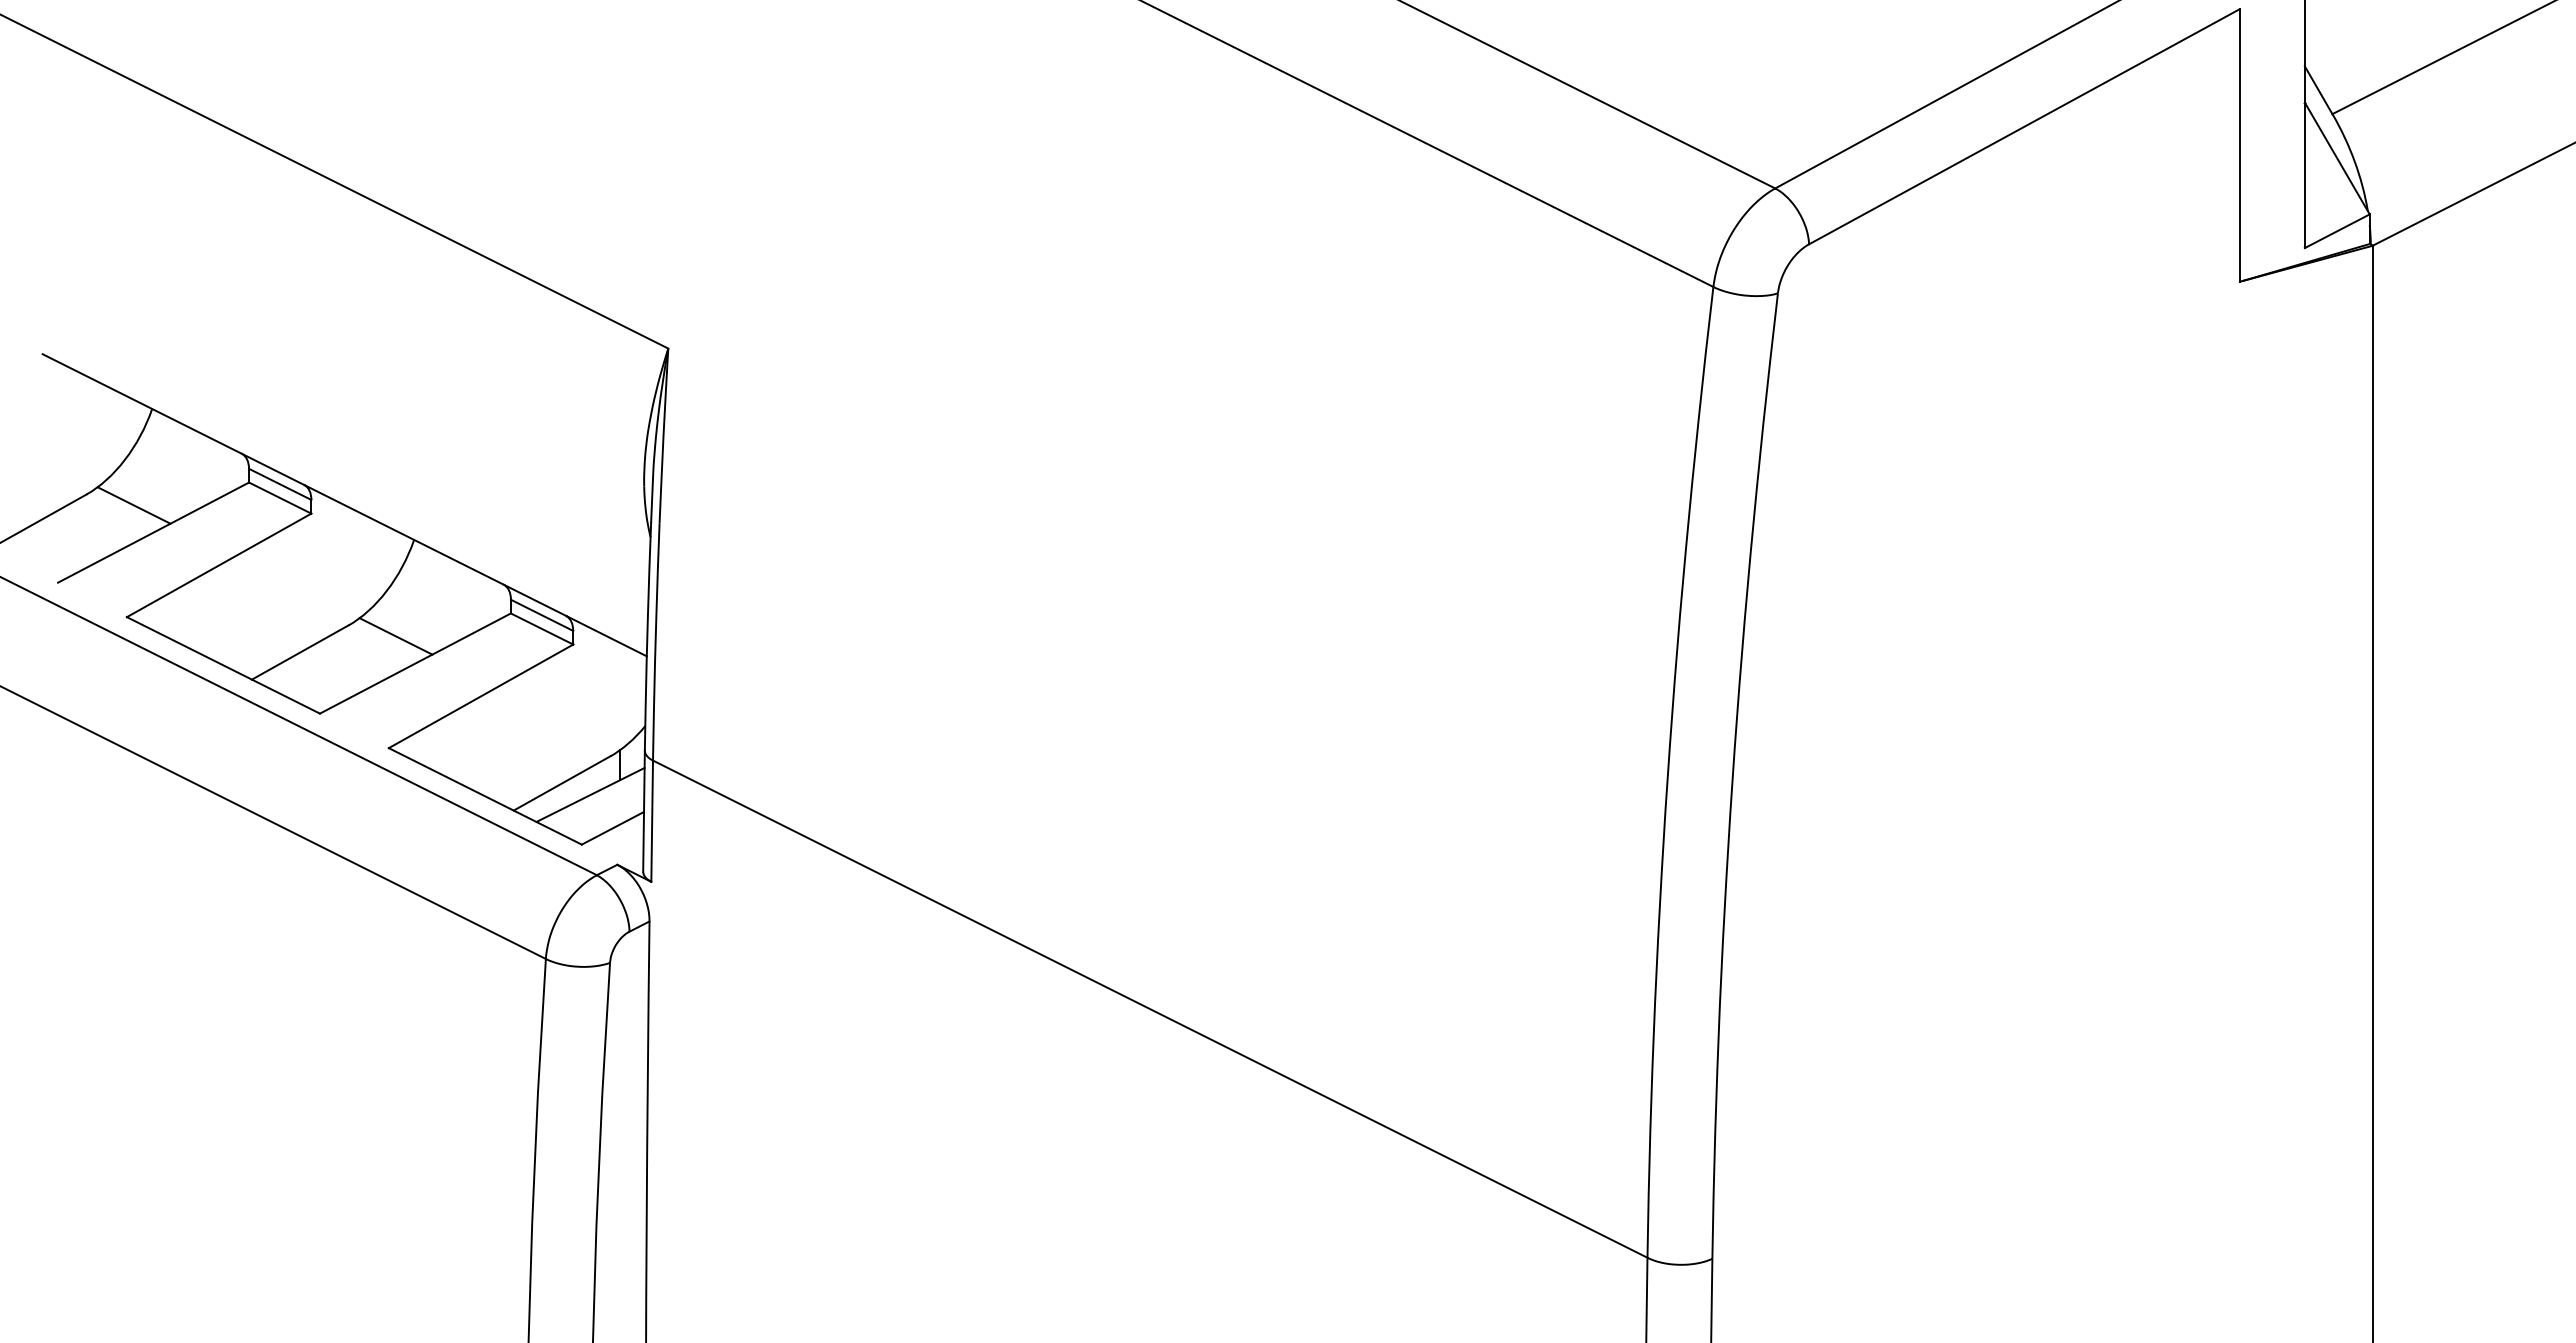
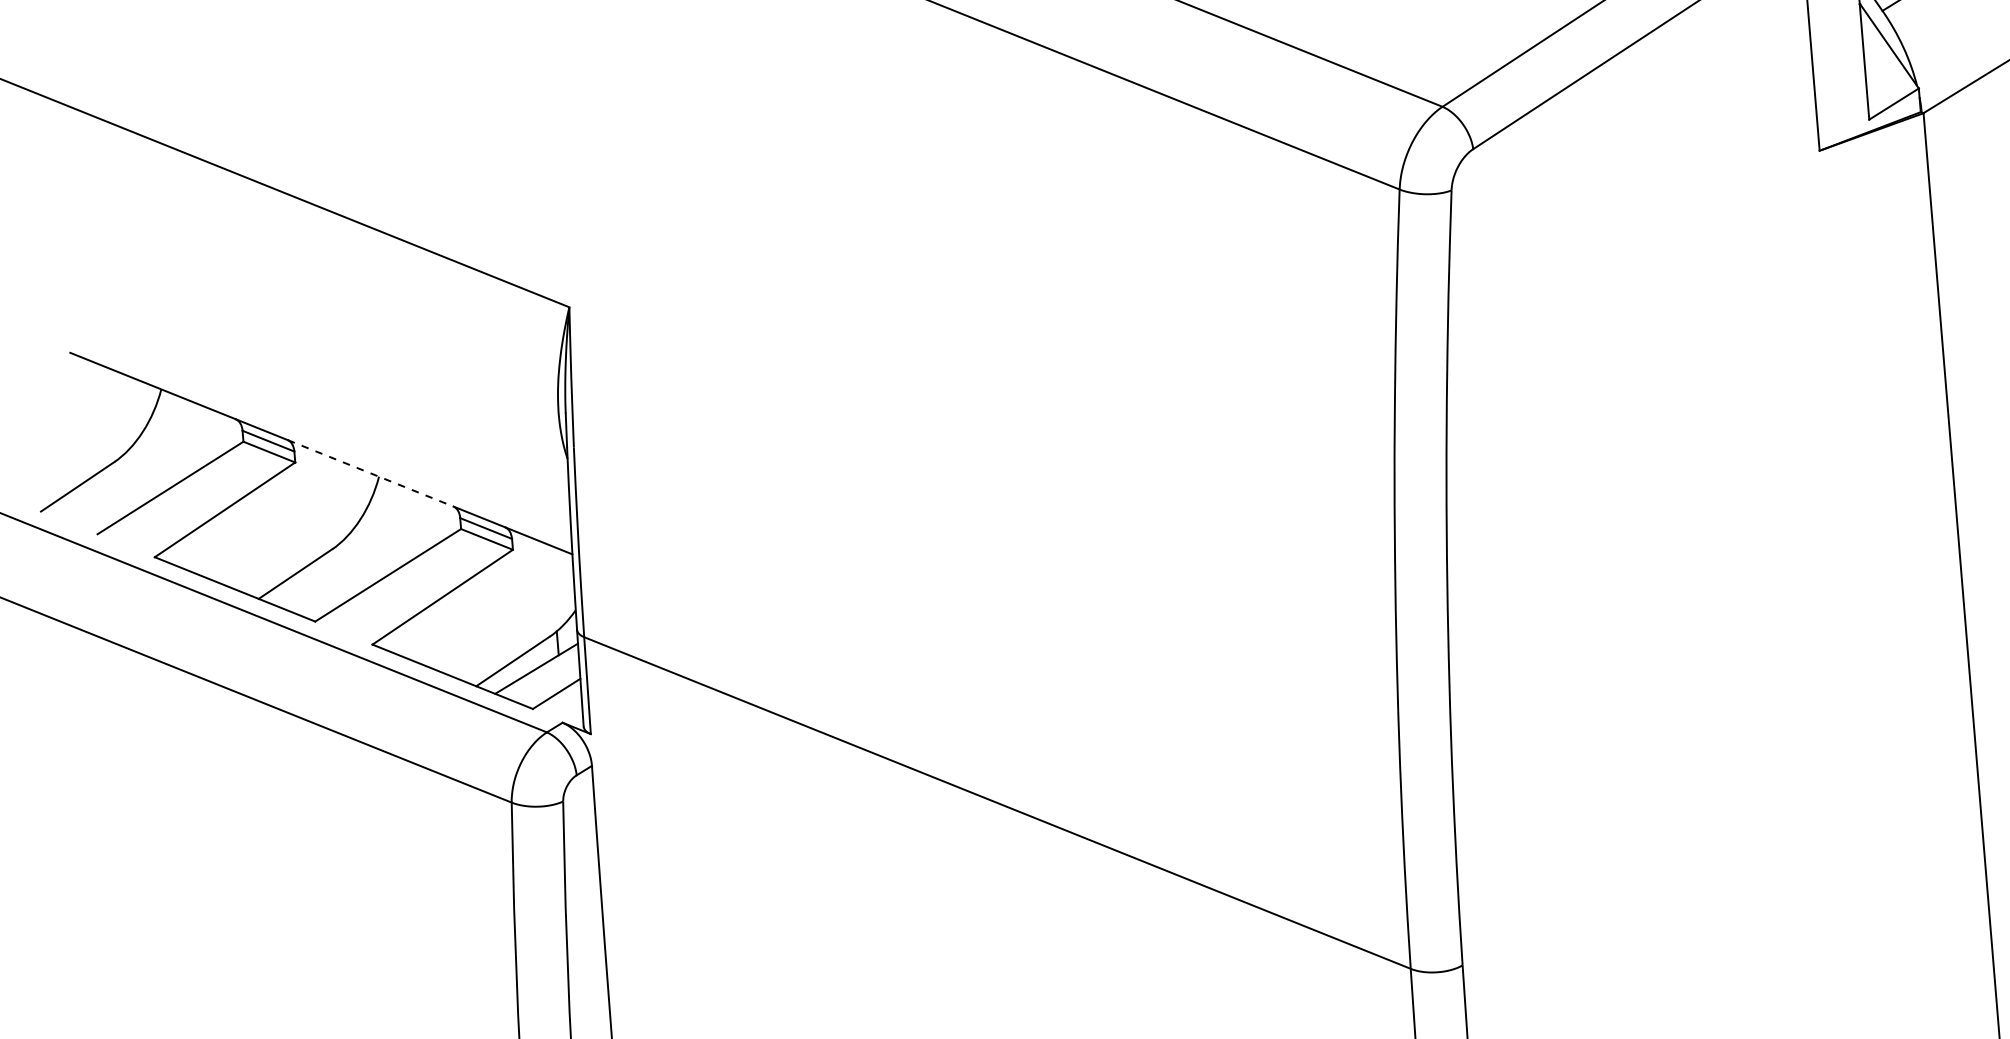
line: (133, 505) -> (152, 467), removed
line: (404, 535) -> (371, 473), solid -> dashed
line: (395, 636) -> (370, 555), removed

